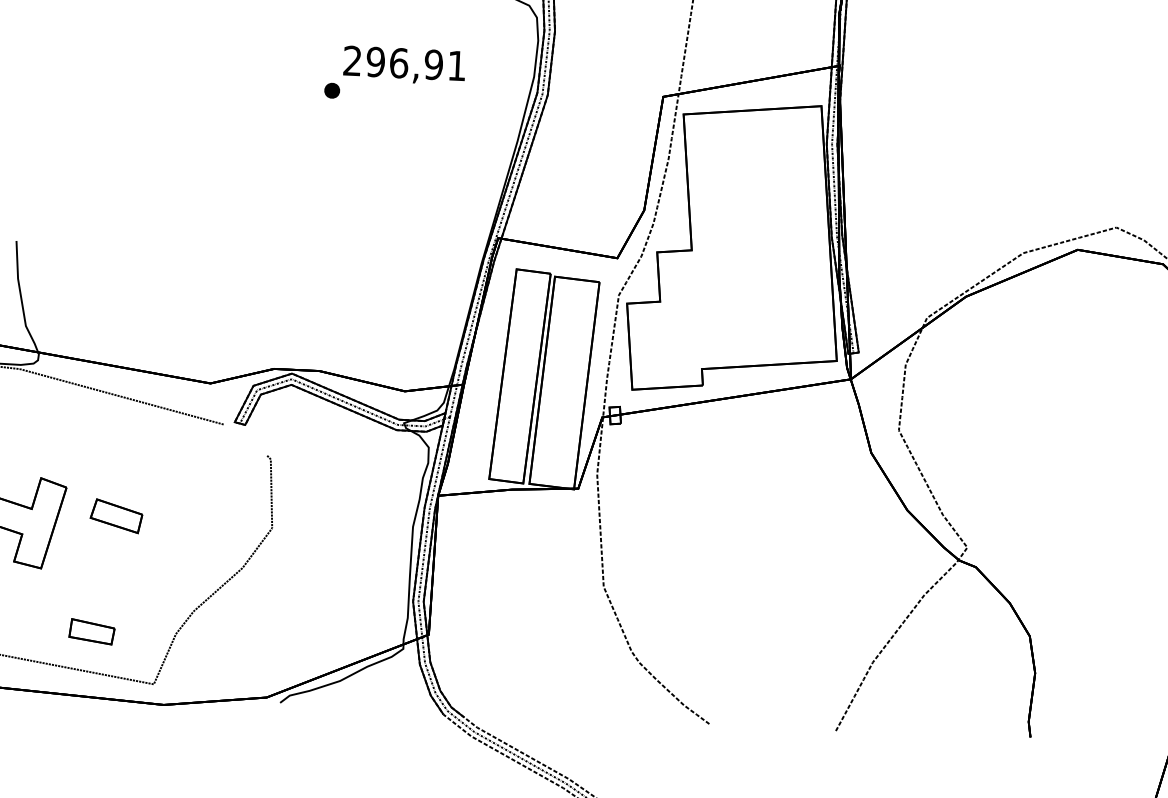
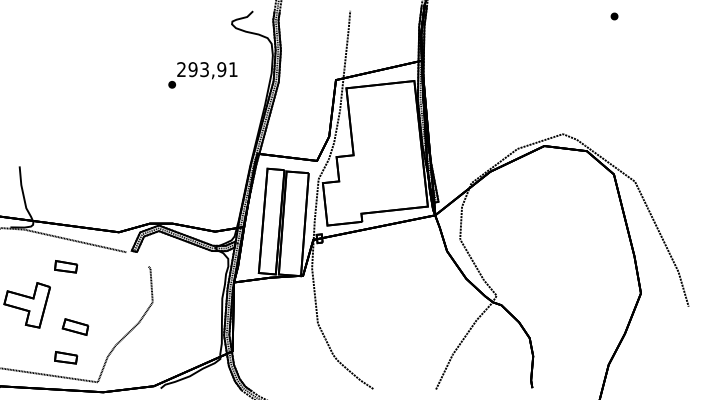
text: (398, 62) -> (204, 69), 296,91 -> 293,91
part: (101, 447) -> (66, 266), added
part: (116, 515) -> (75, 326), moved

